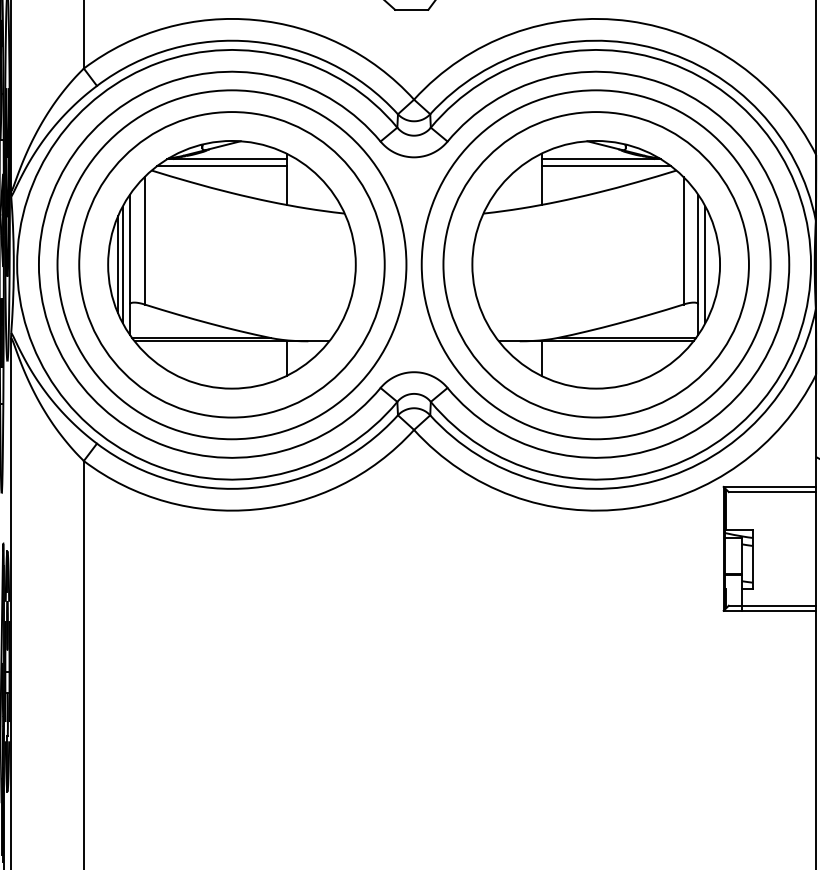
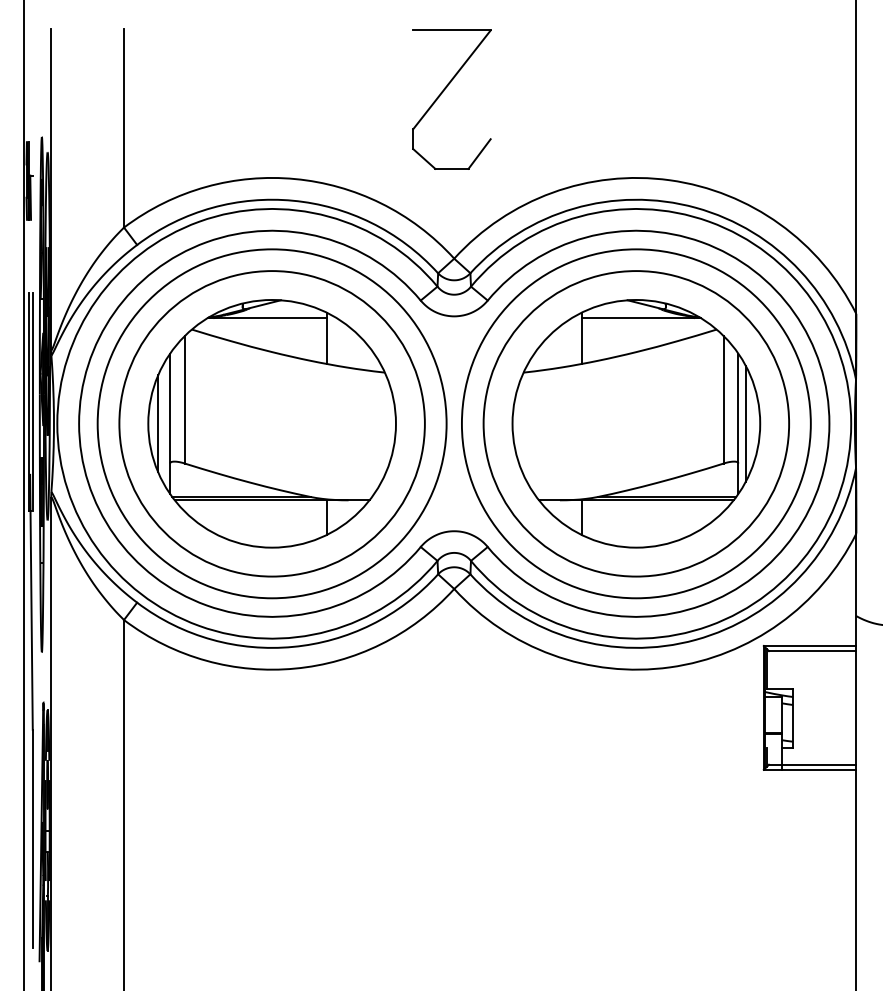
line: (221, 166) -> (261, 325), removed
line: (606, 166) -> (646, 325), removed
line: (122, 264) -> (162, 423), removed

